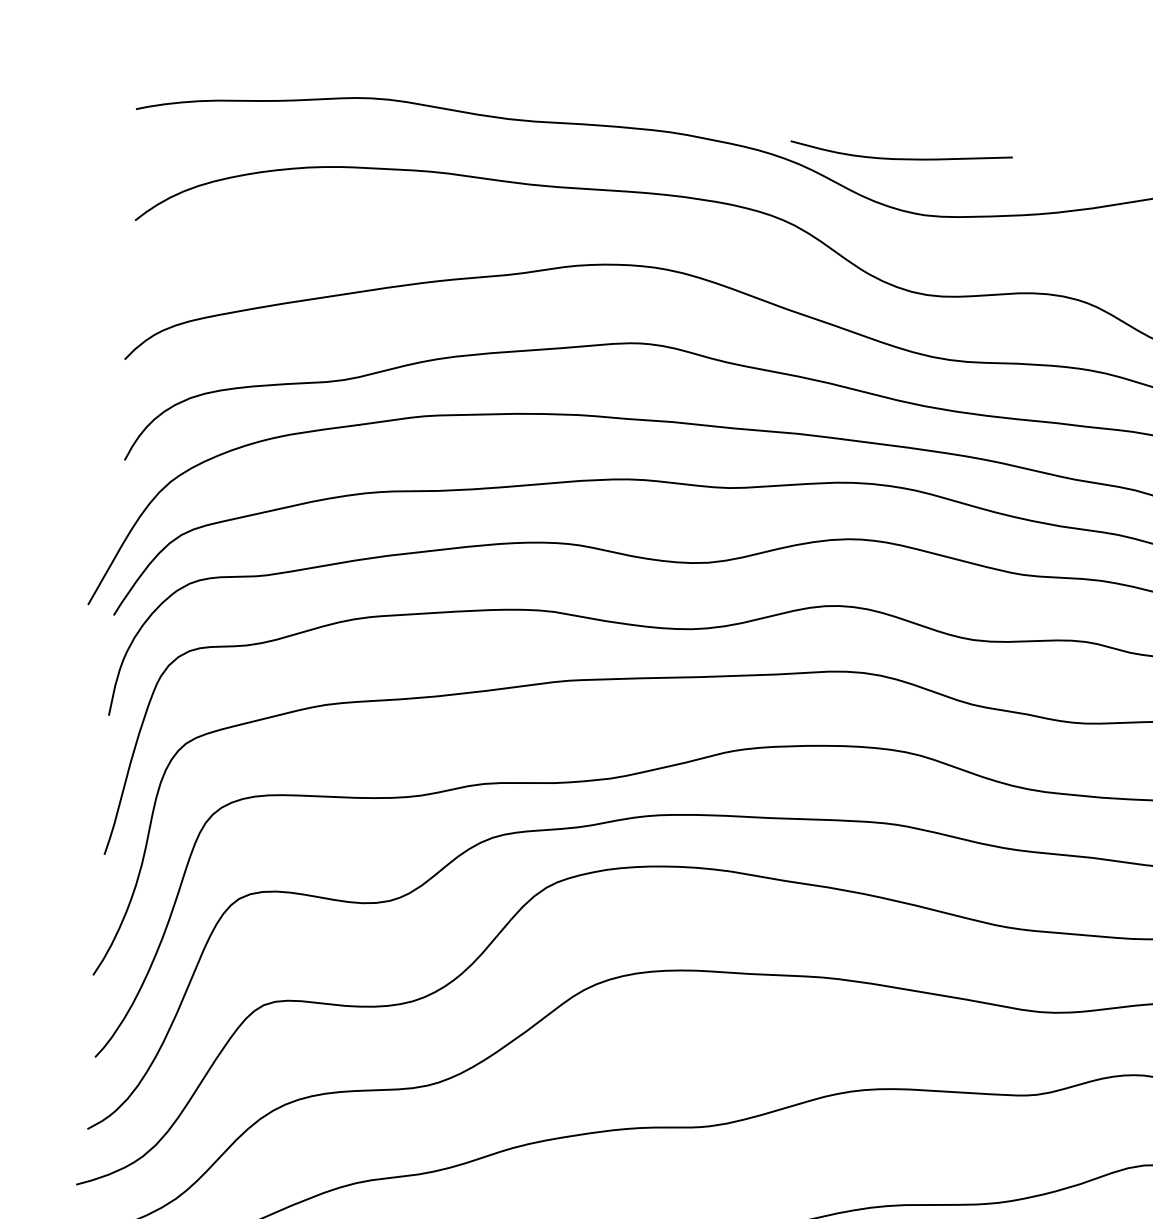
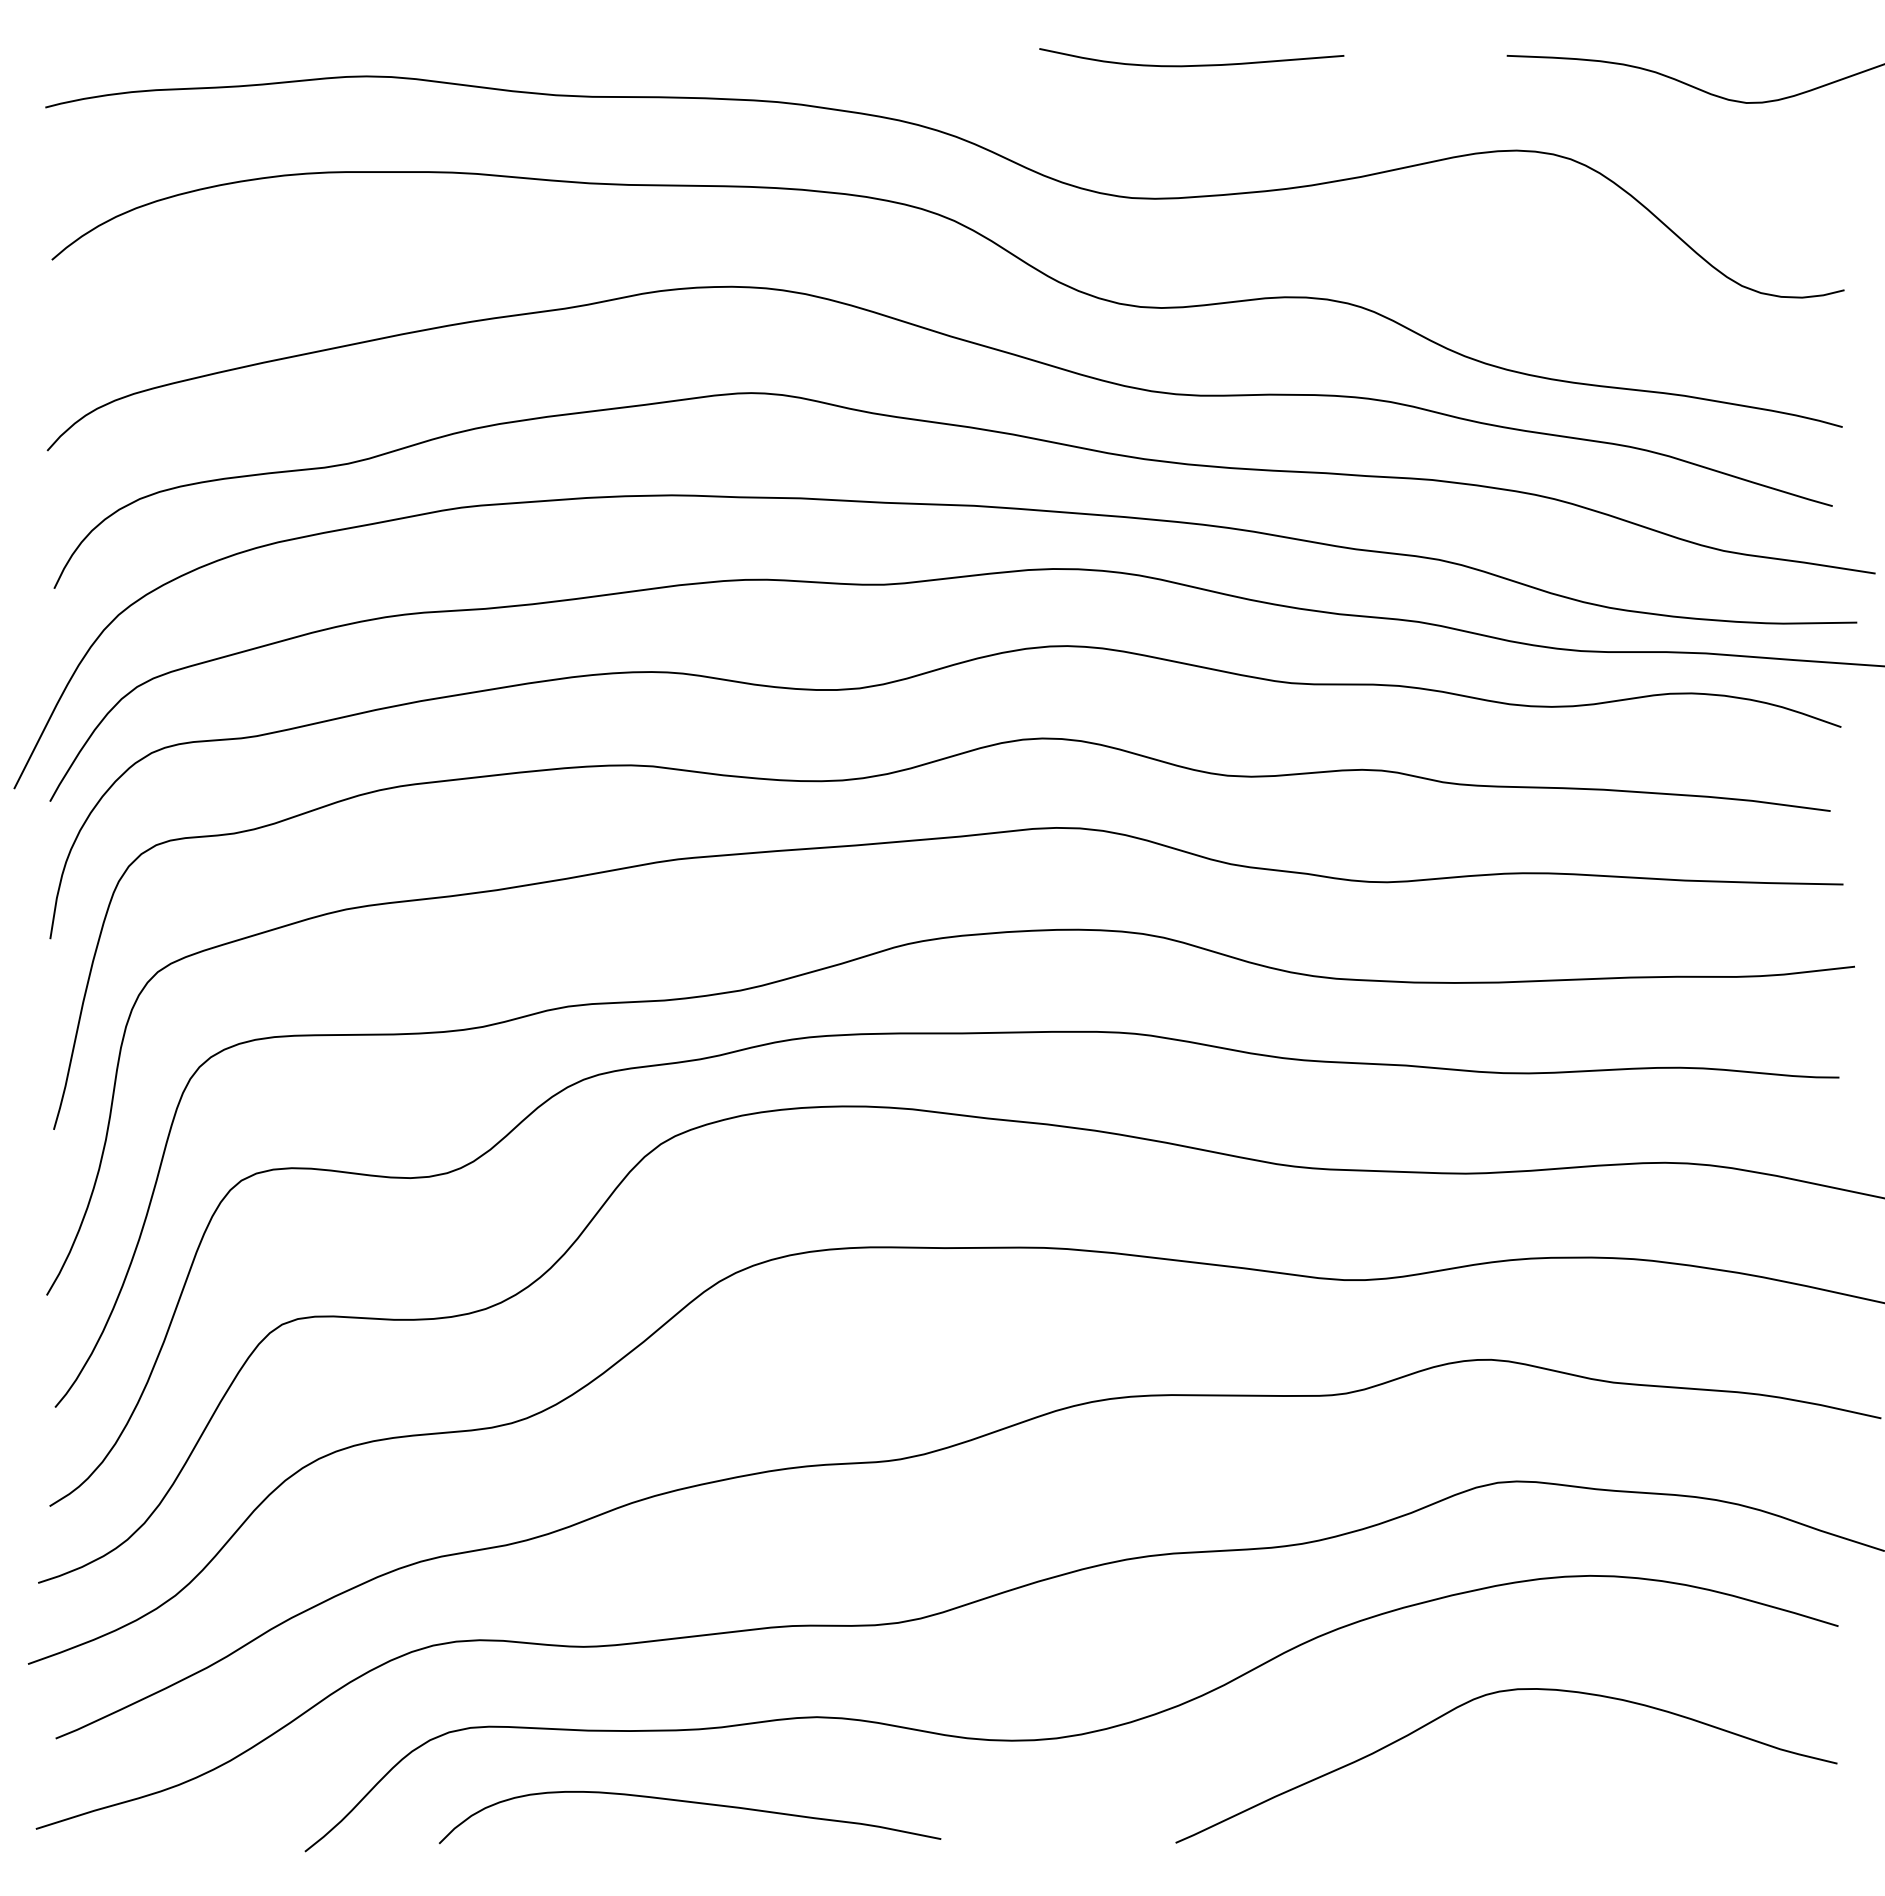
curve: (901, 158) -> (1191, 65), moved

